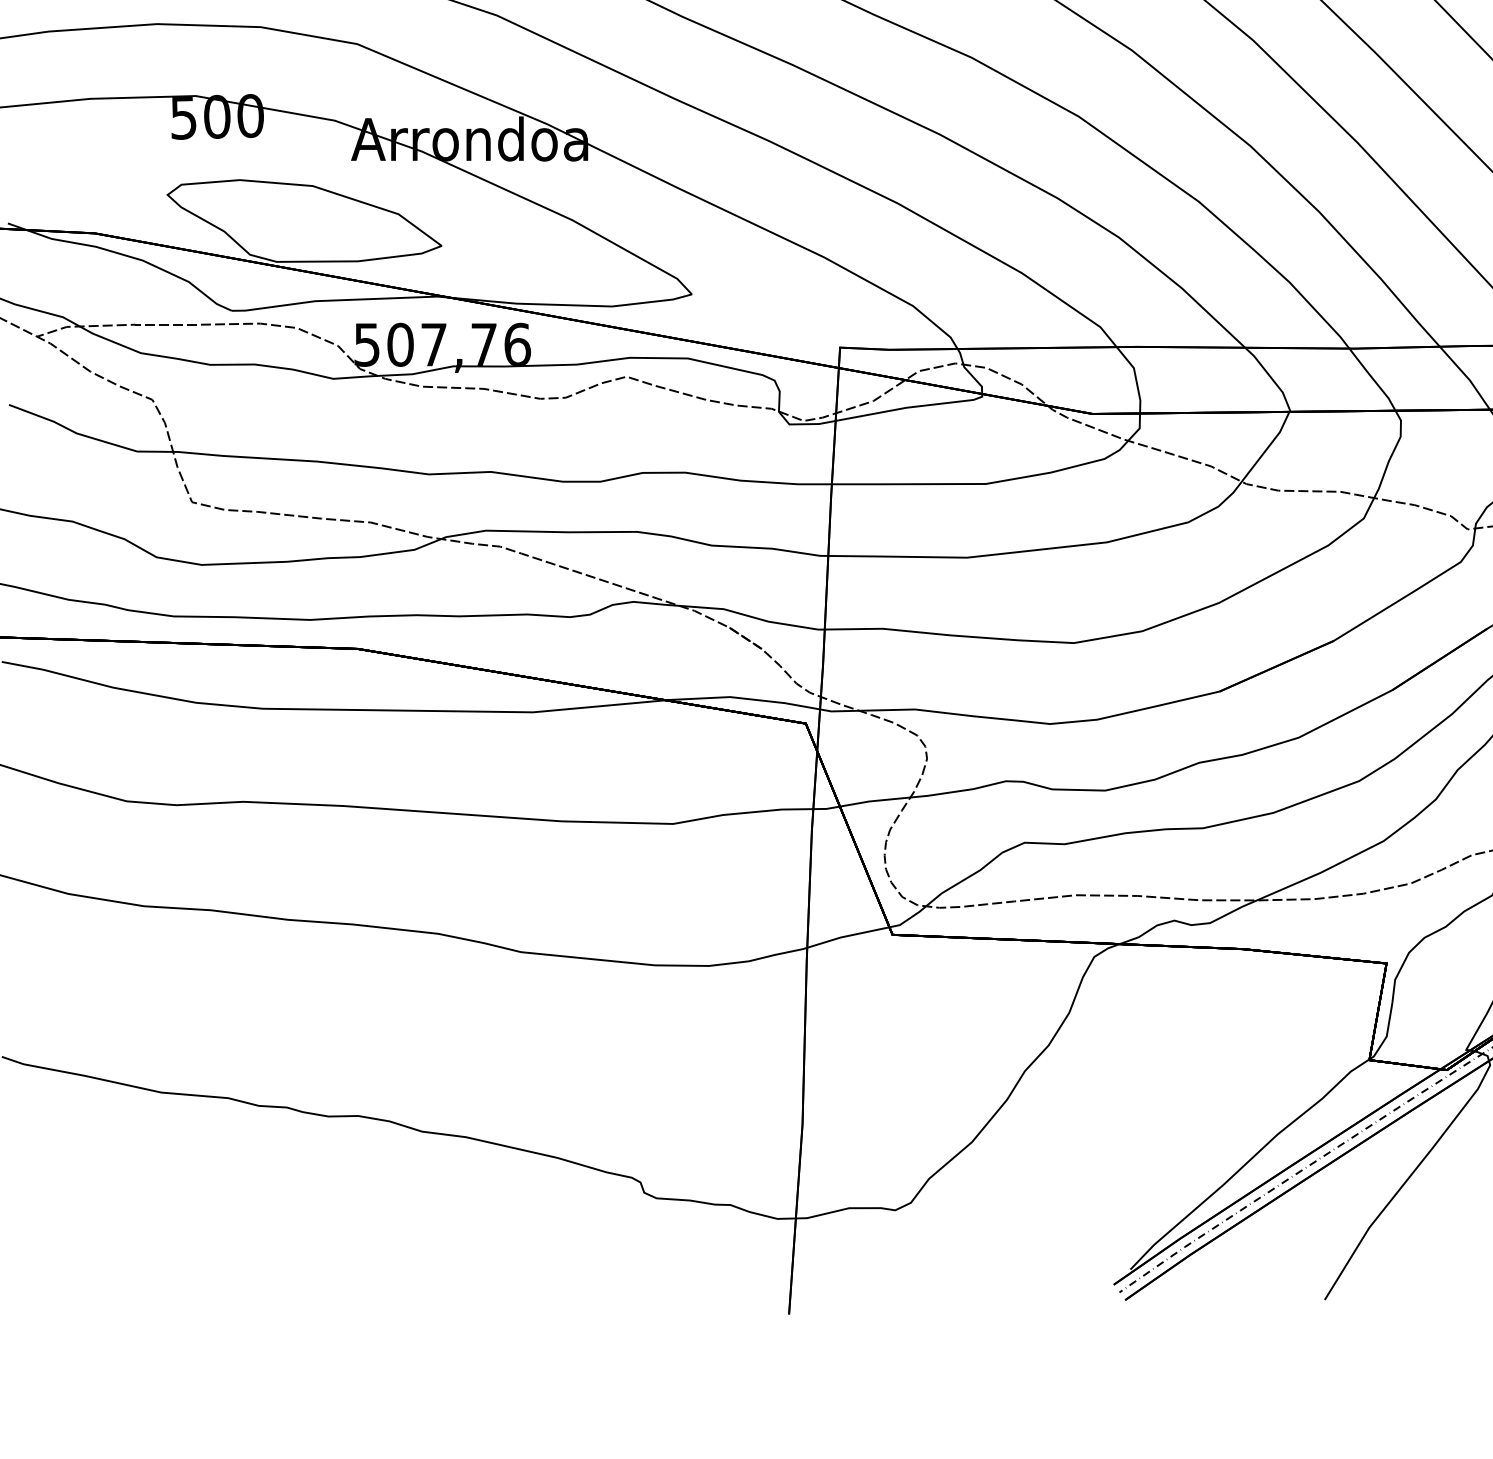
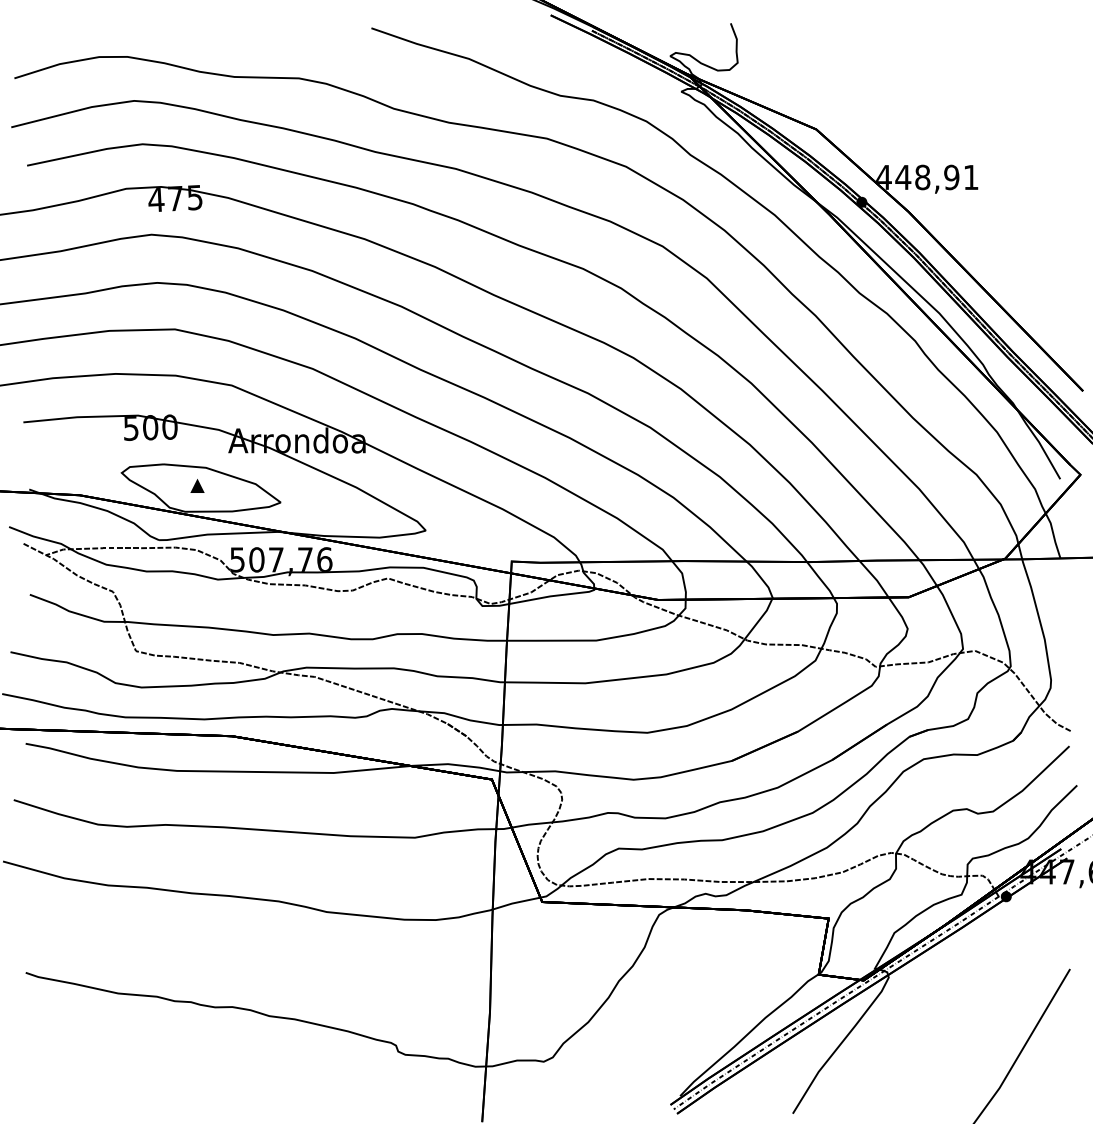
part: (298, 216) -> (197, 485), added

